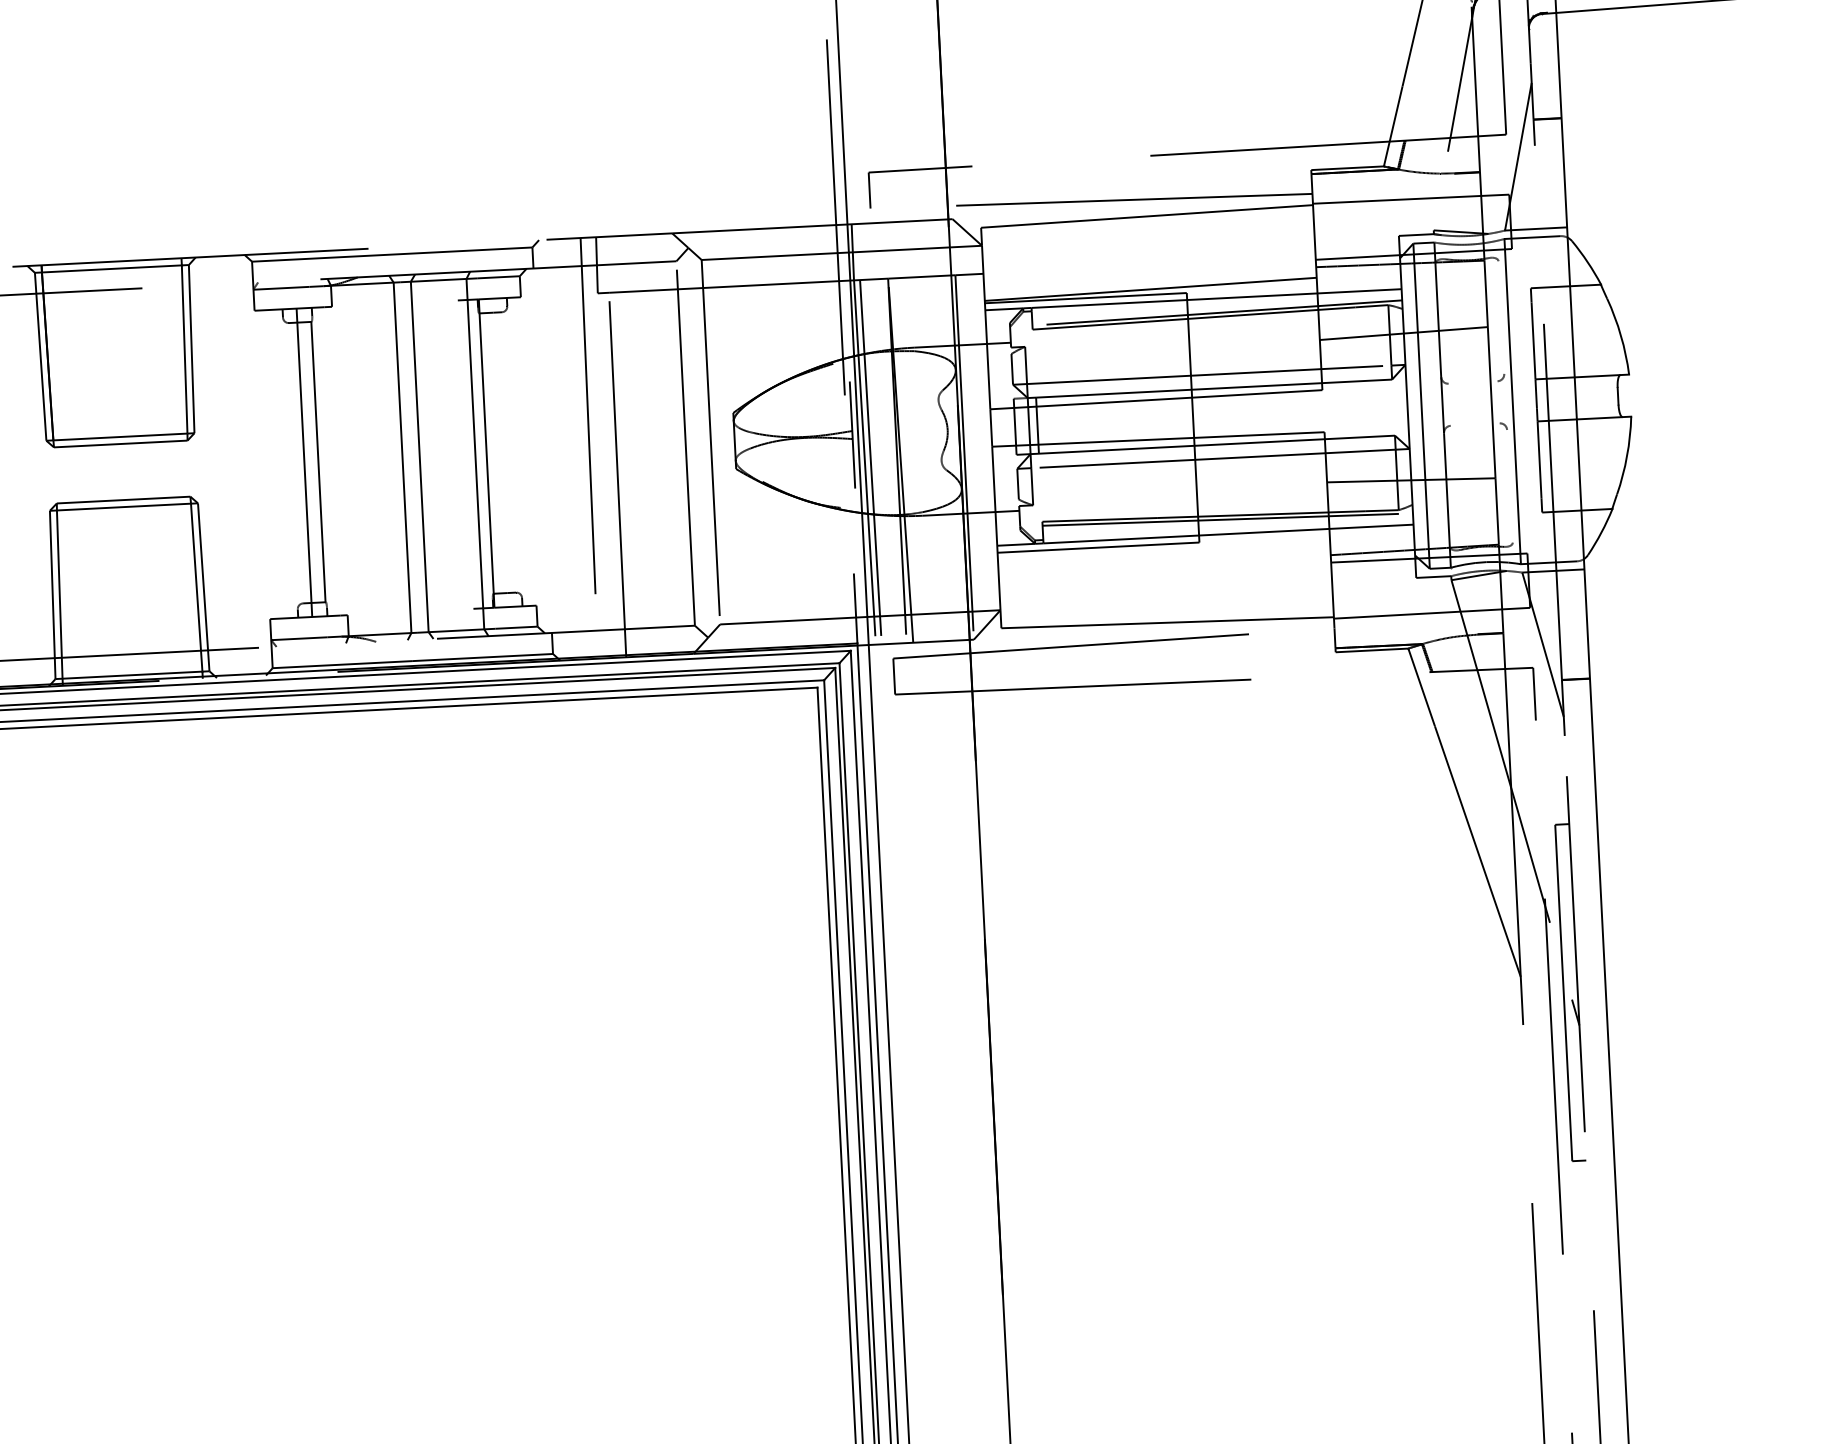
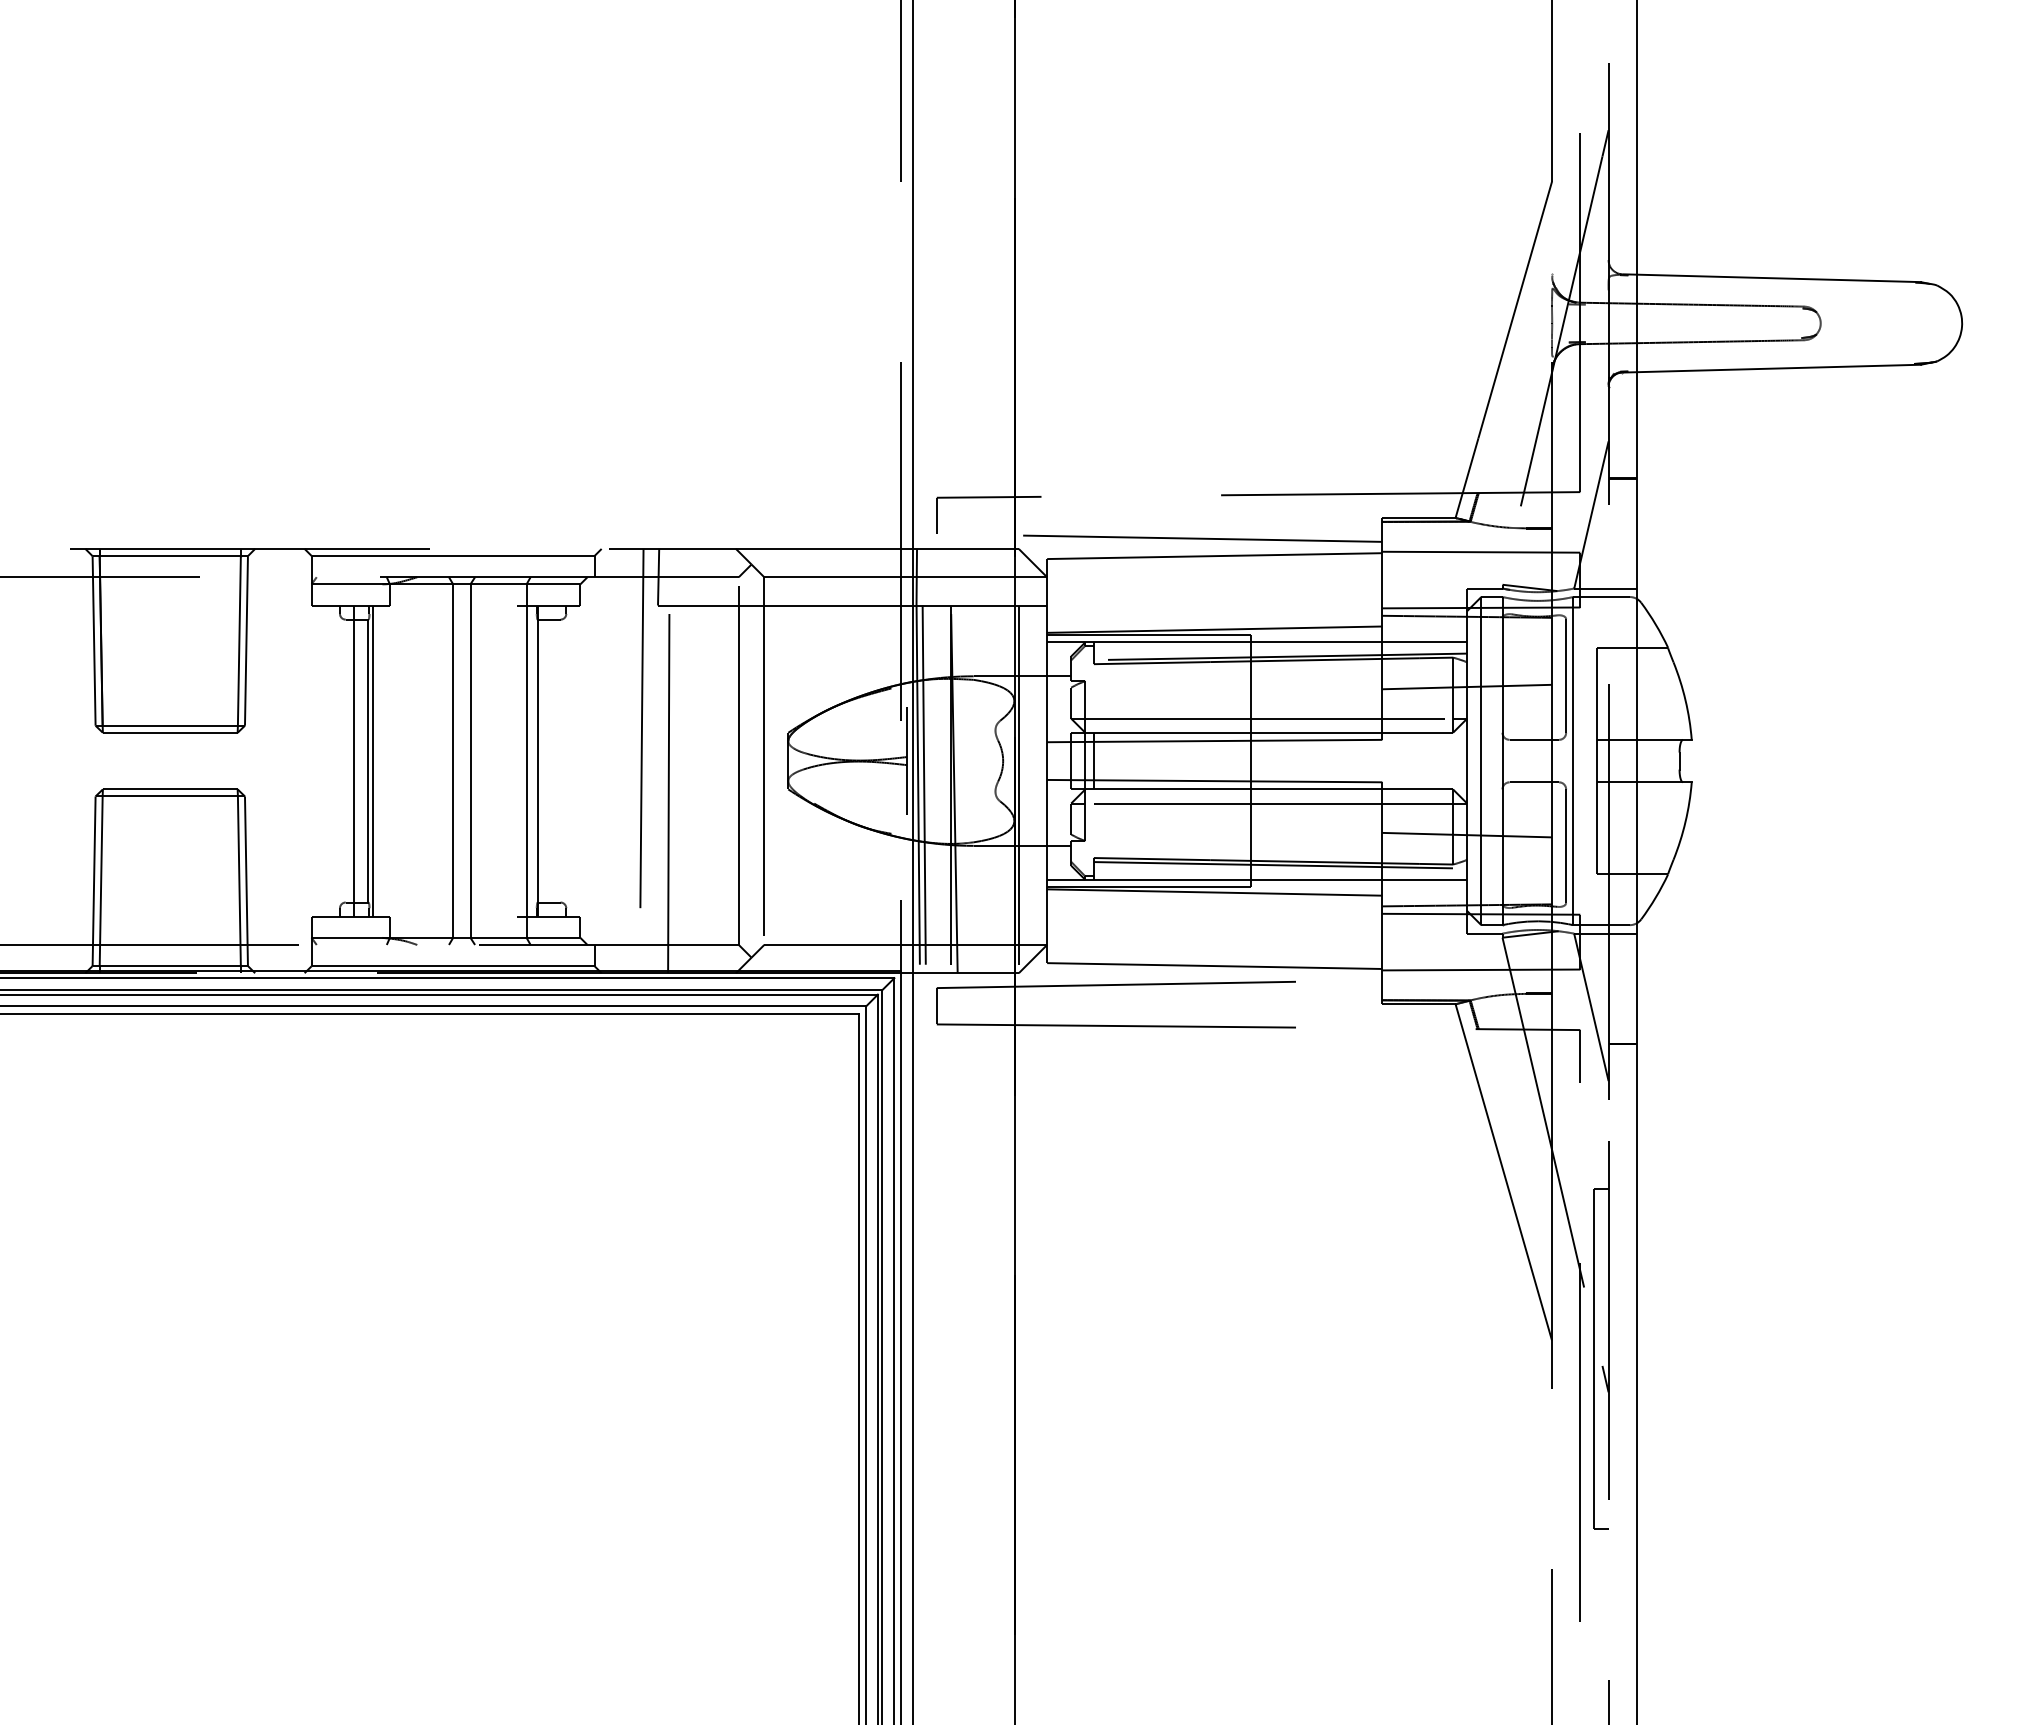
line: (1501, 317) -> (1566, 675), added
line: (1473, 382) -> (1534, 739), added
line: (1475, 424) -> (1534, 782), added
line: (322, 461) -> (372, 760), added
line: (1510, 486) -> (1566, 846), added
line: (1163, 549) -> (1214, 892), added

